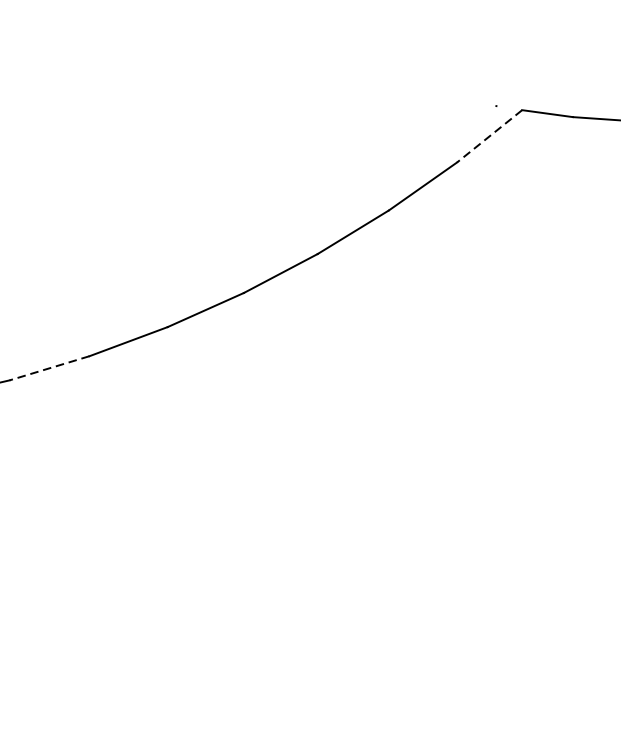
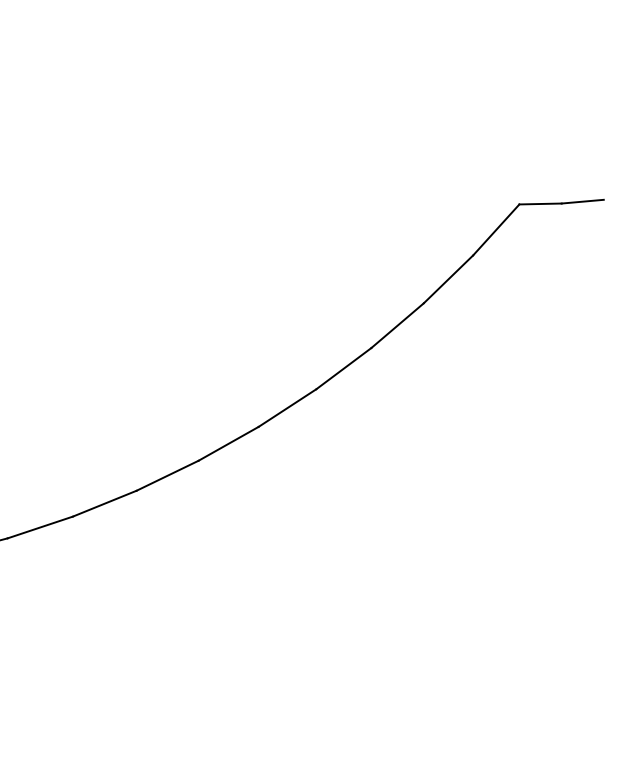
line: (488, 136) -> (495, 230), dashed -> solid
line: (49, 367) -> (167, 475), dashed -> solid

